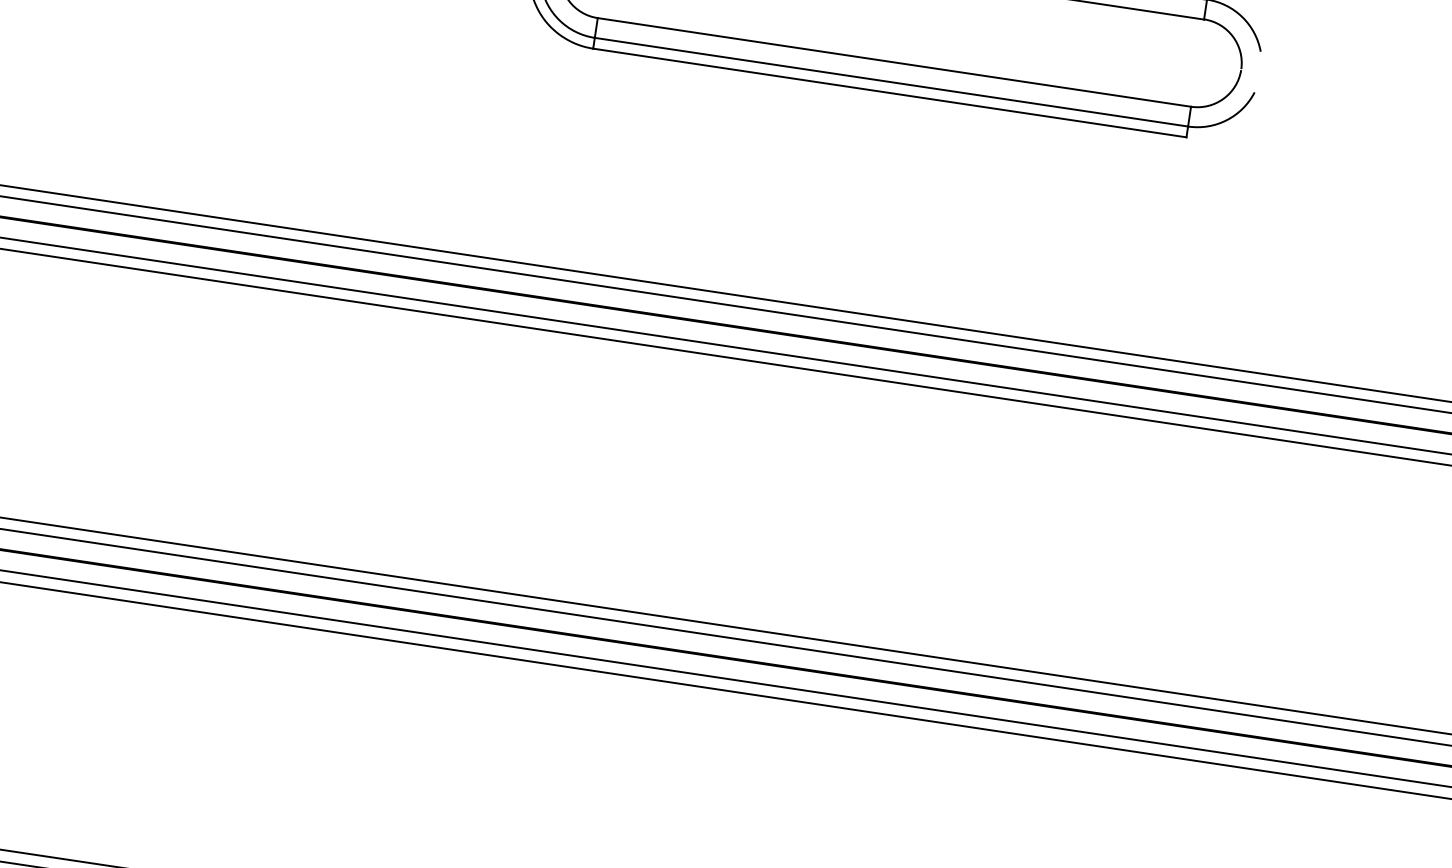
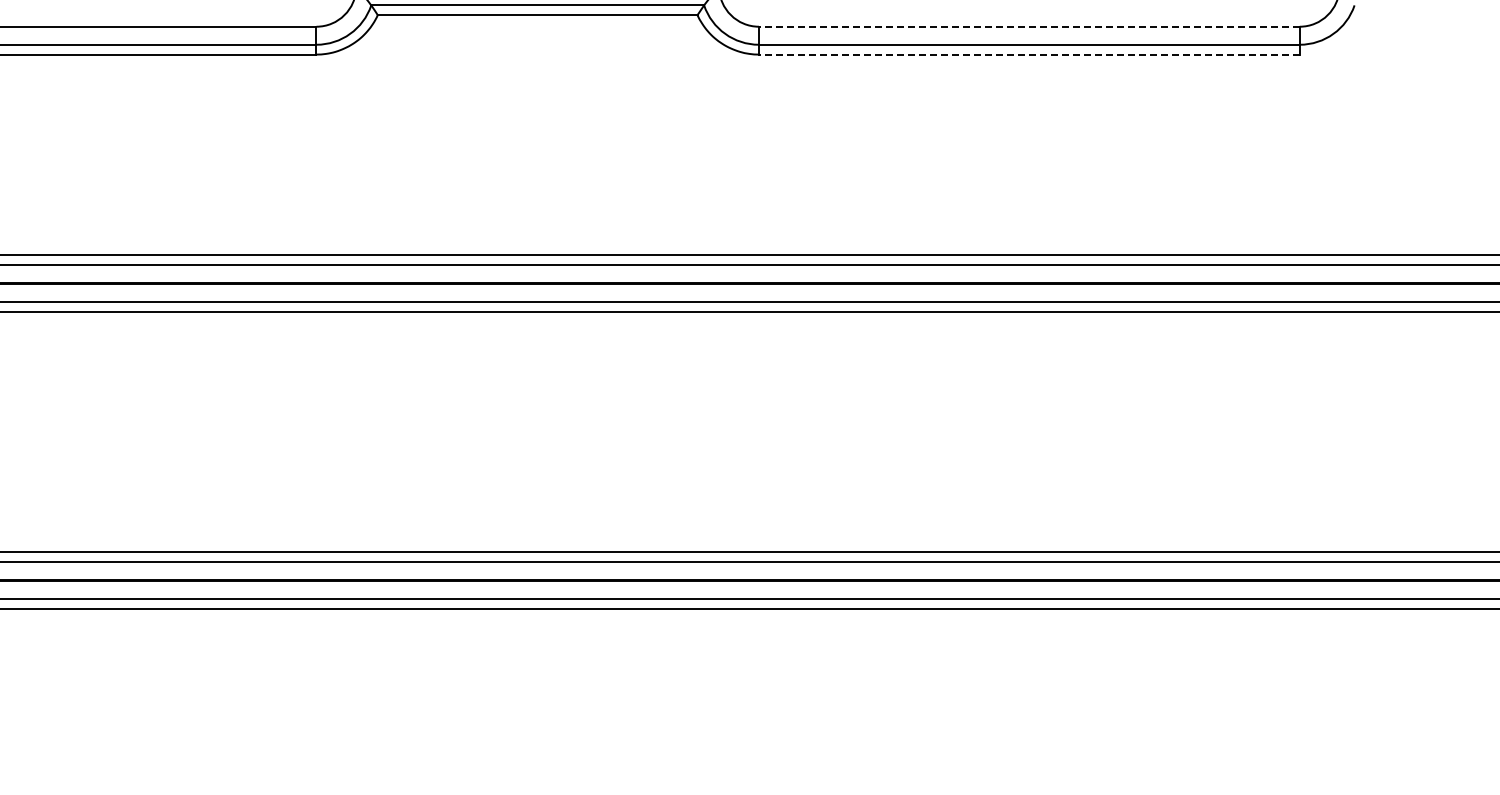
line: (893, 62) -> (1028, 26), solid -> dashed
line: (888, 92) -> (1028, 54), solid -> dashed

